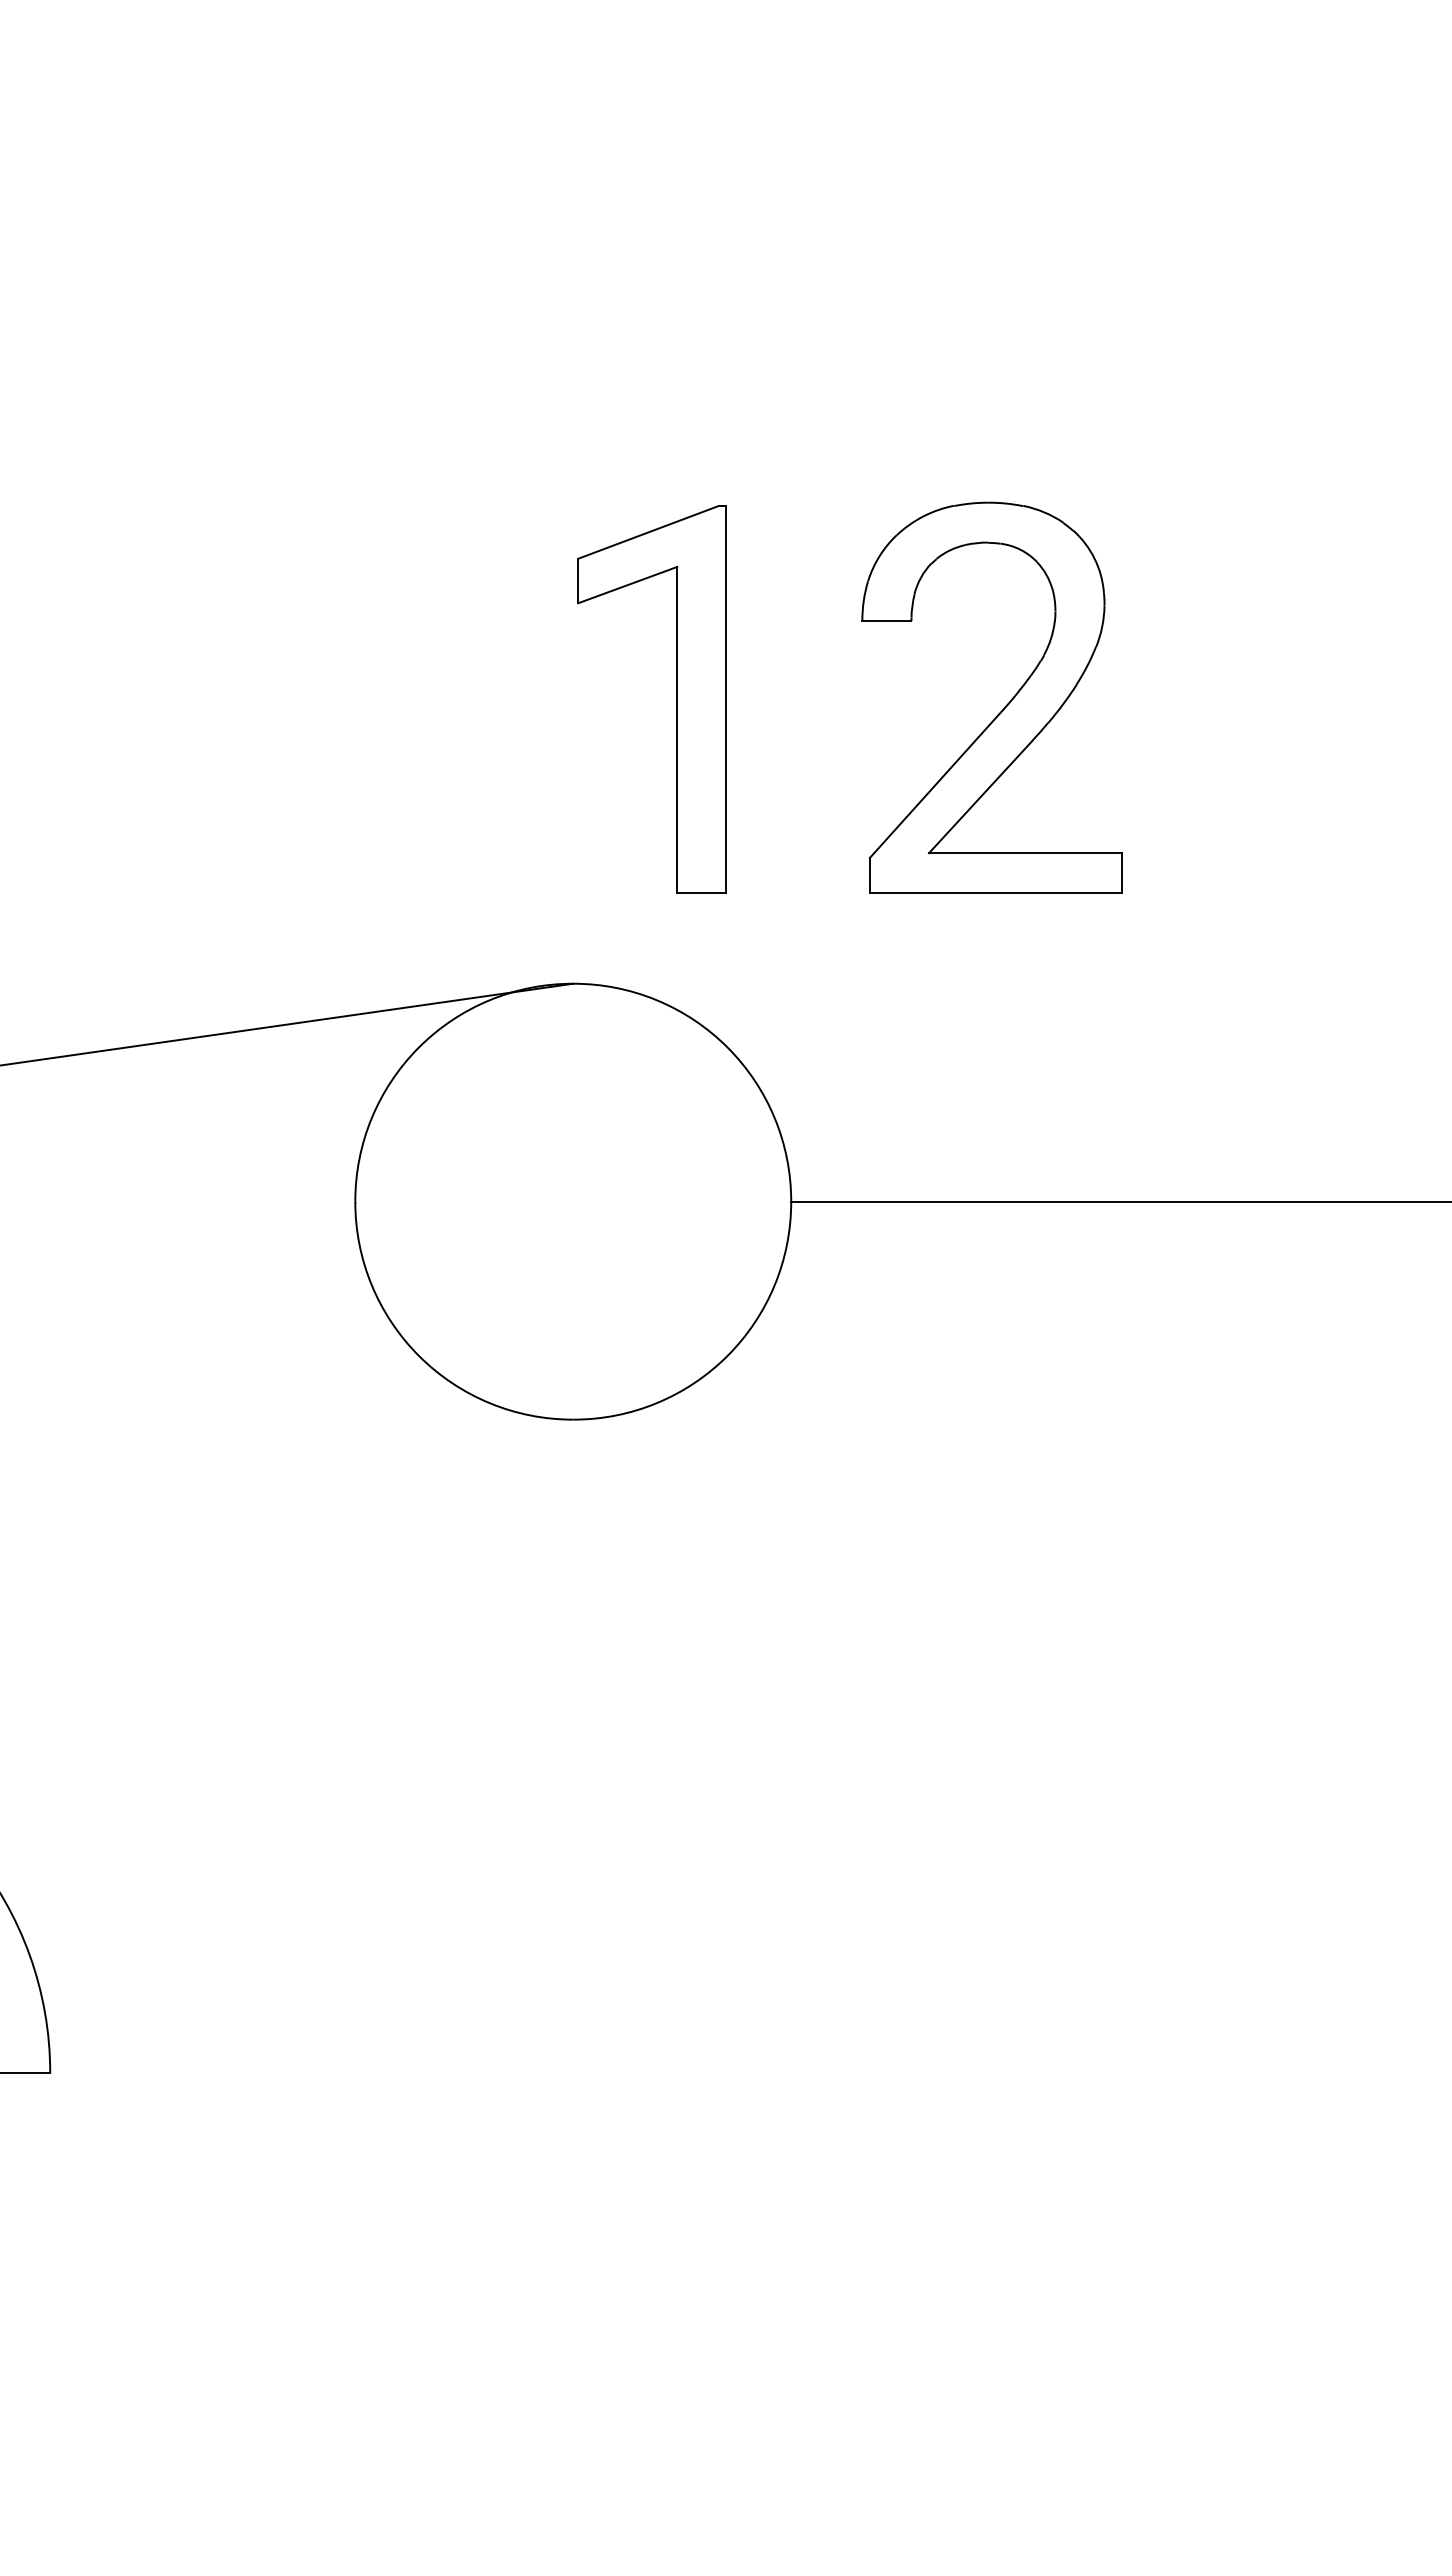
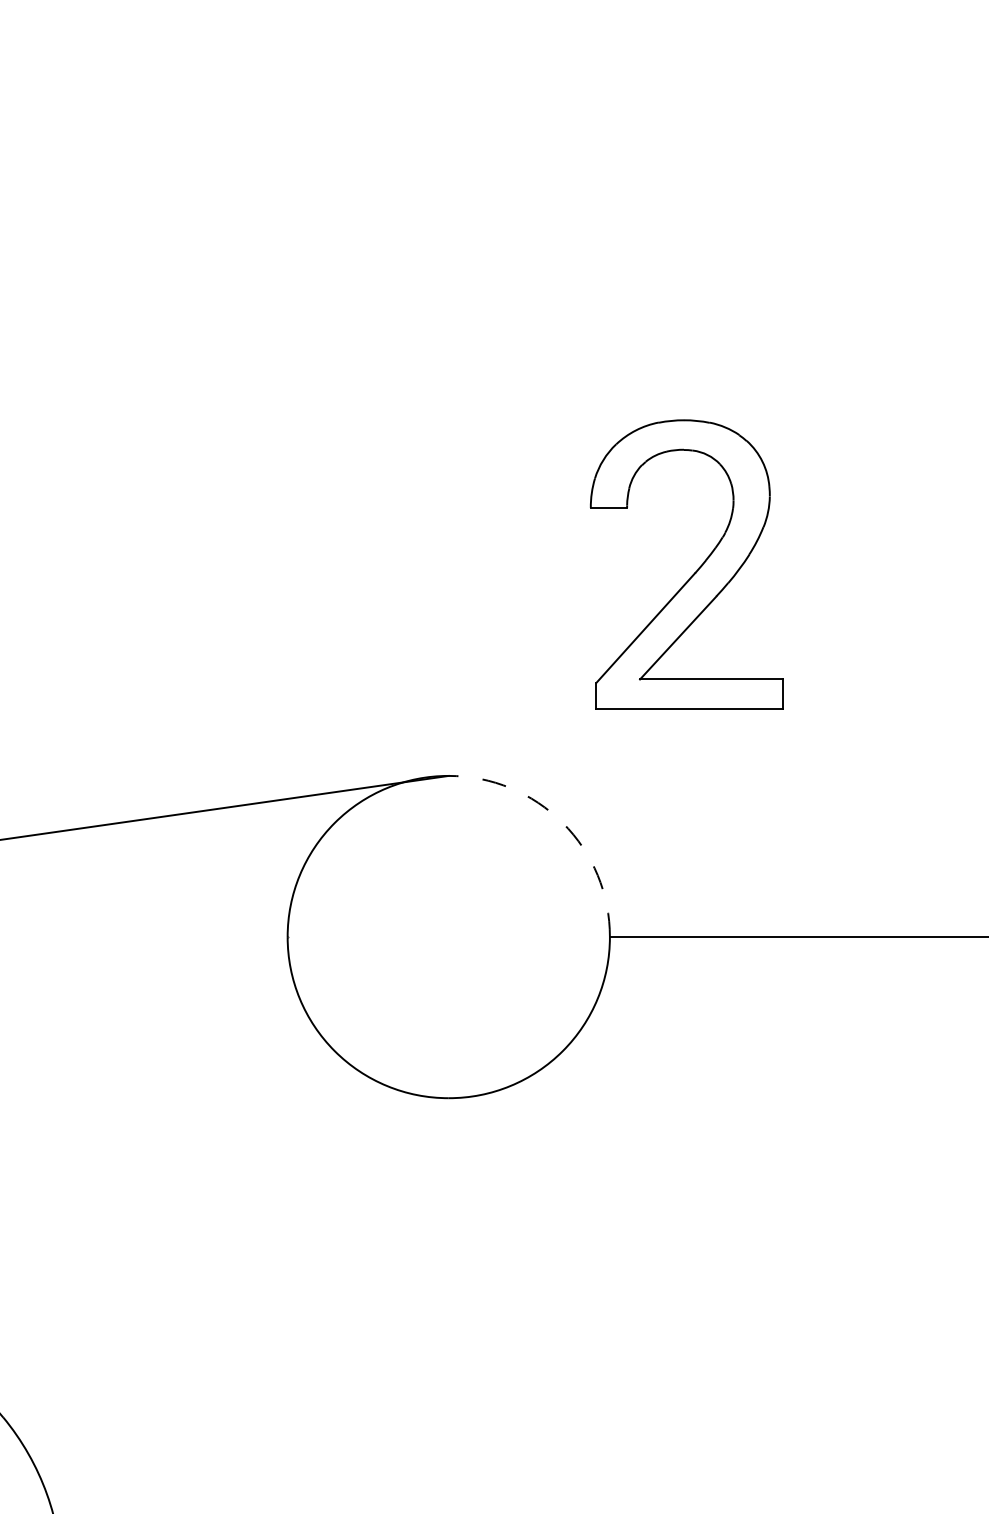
part: (676, 699) -> (525, 565), removed
part: (1004, 706) -> (695, 570), moved
arc: (727, 1047) -> (562, 823), solid -> dashed

